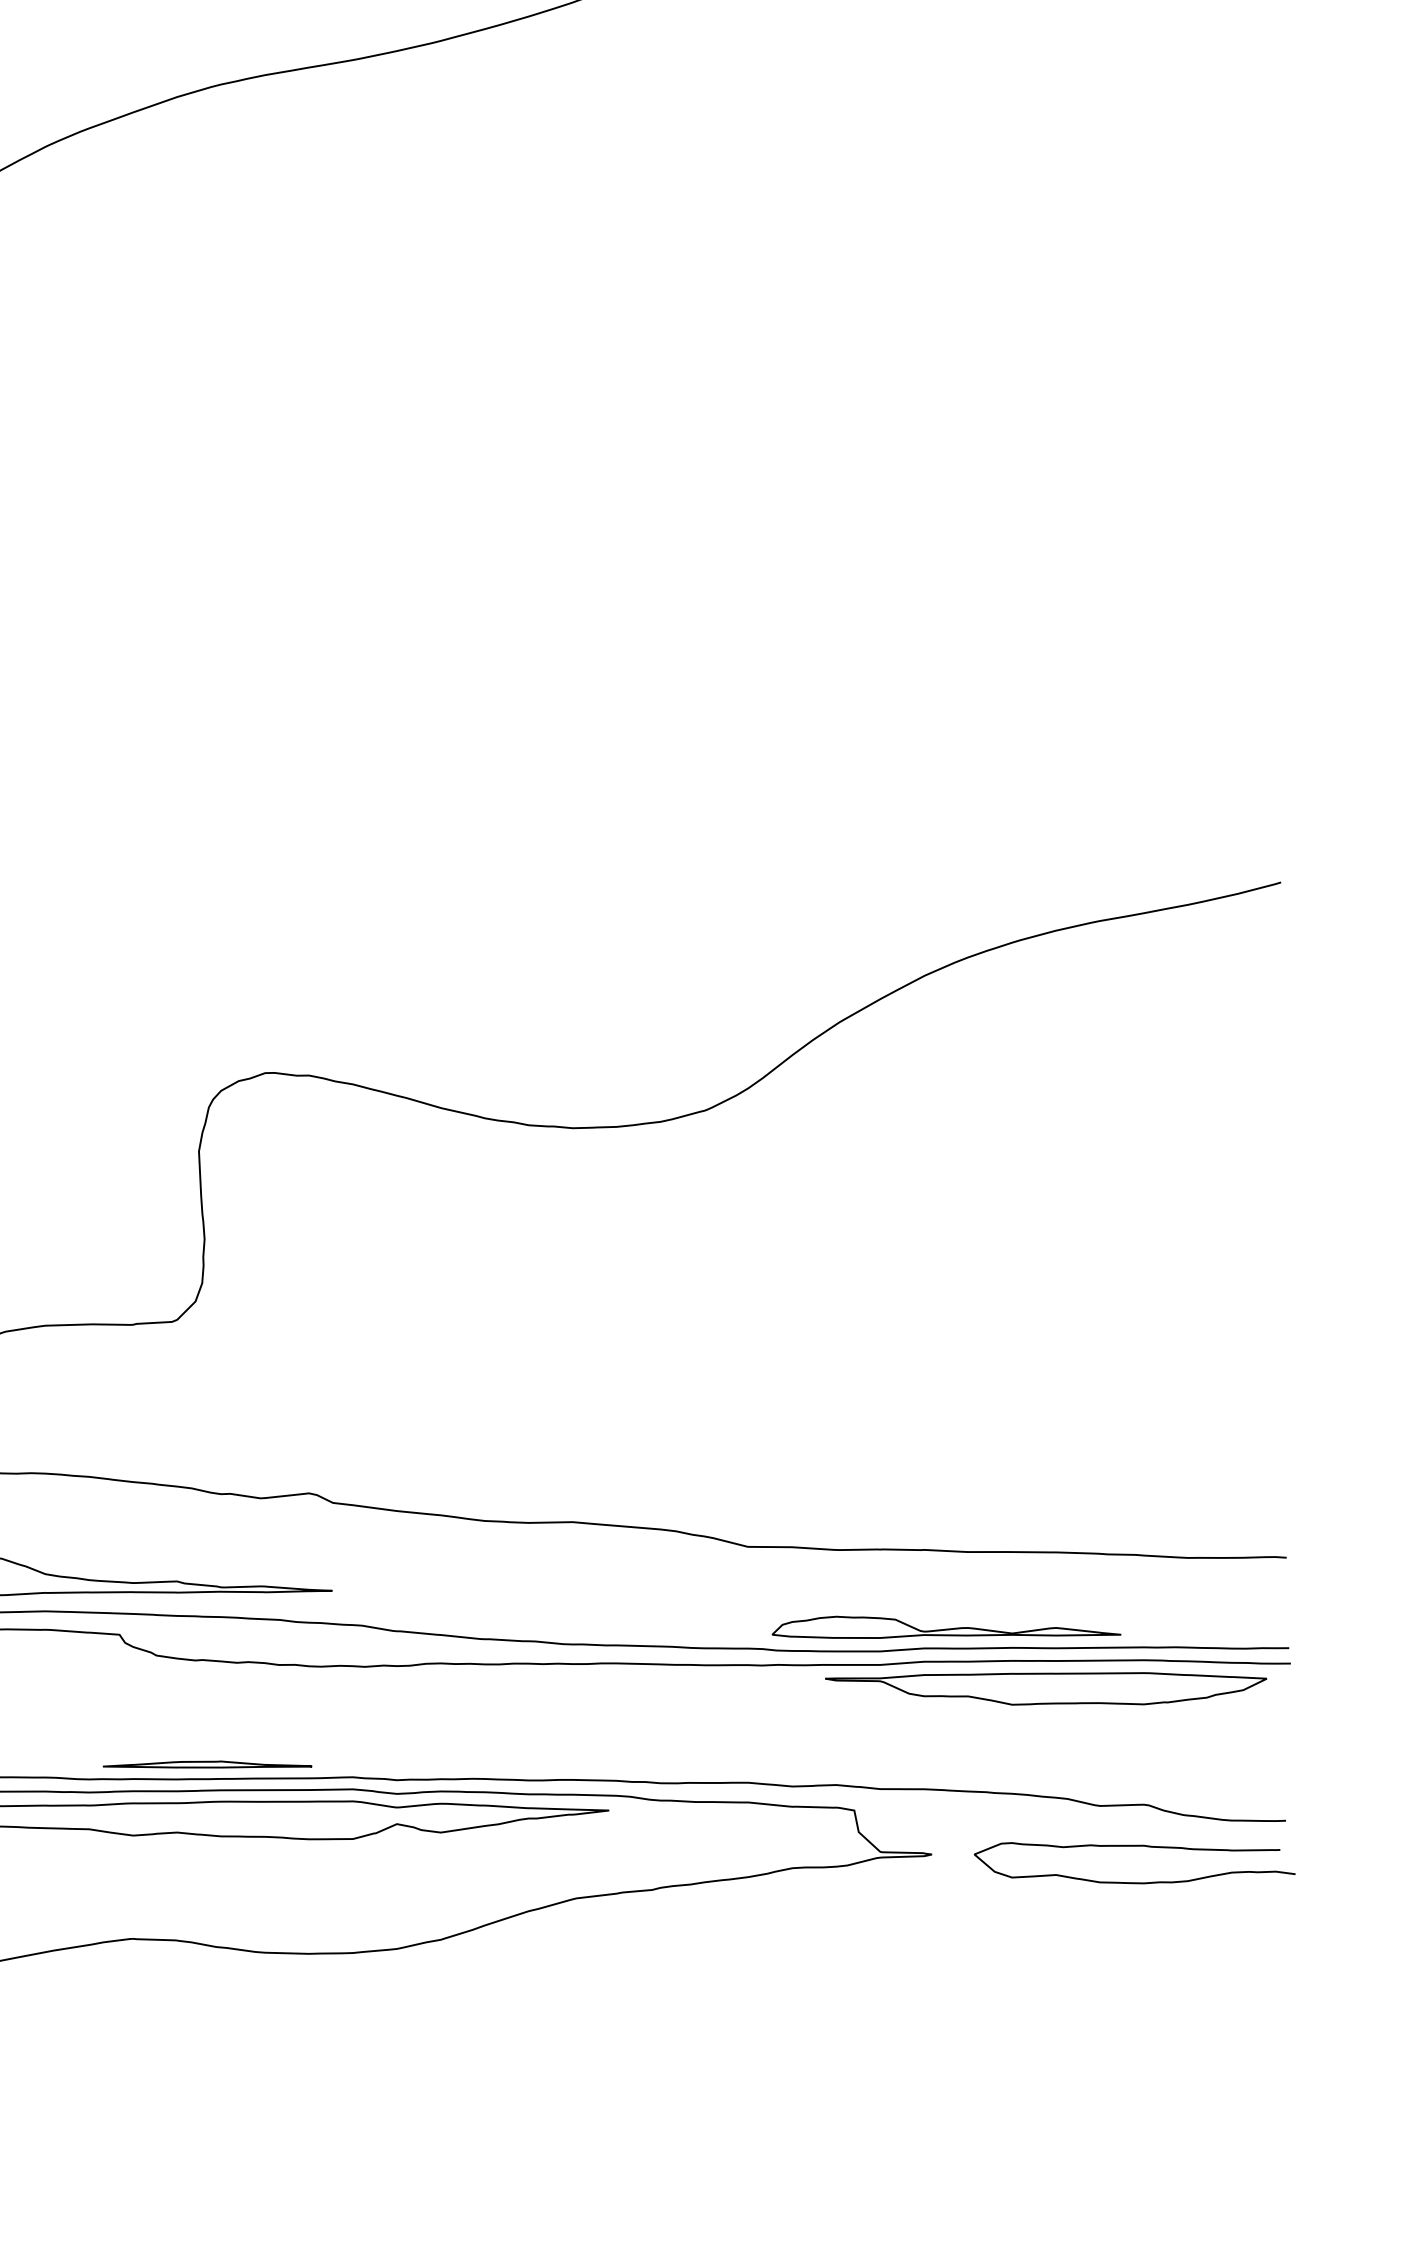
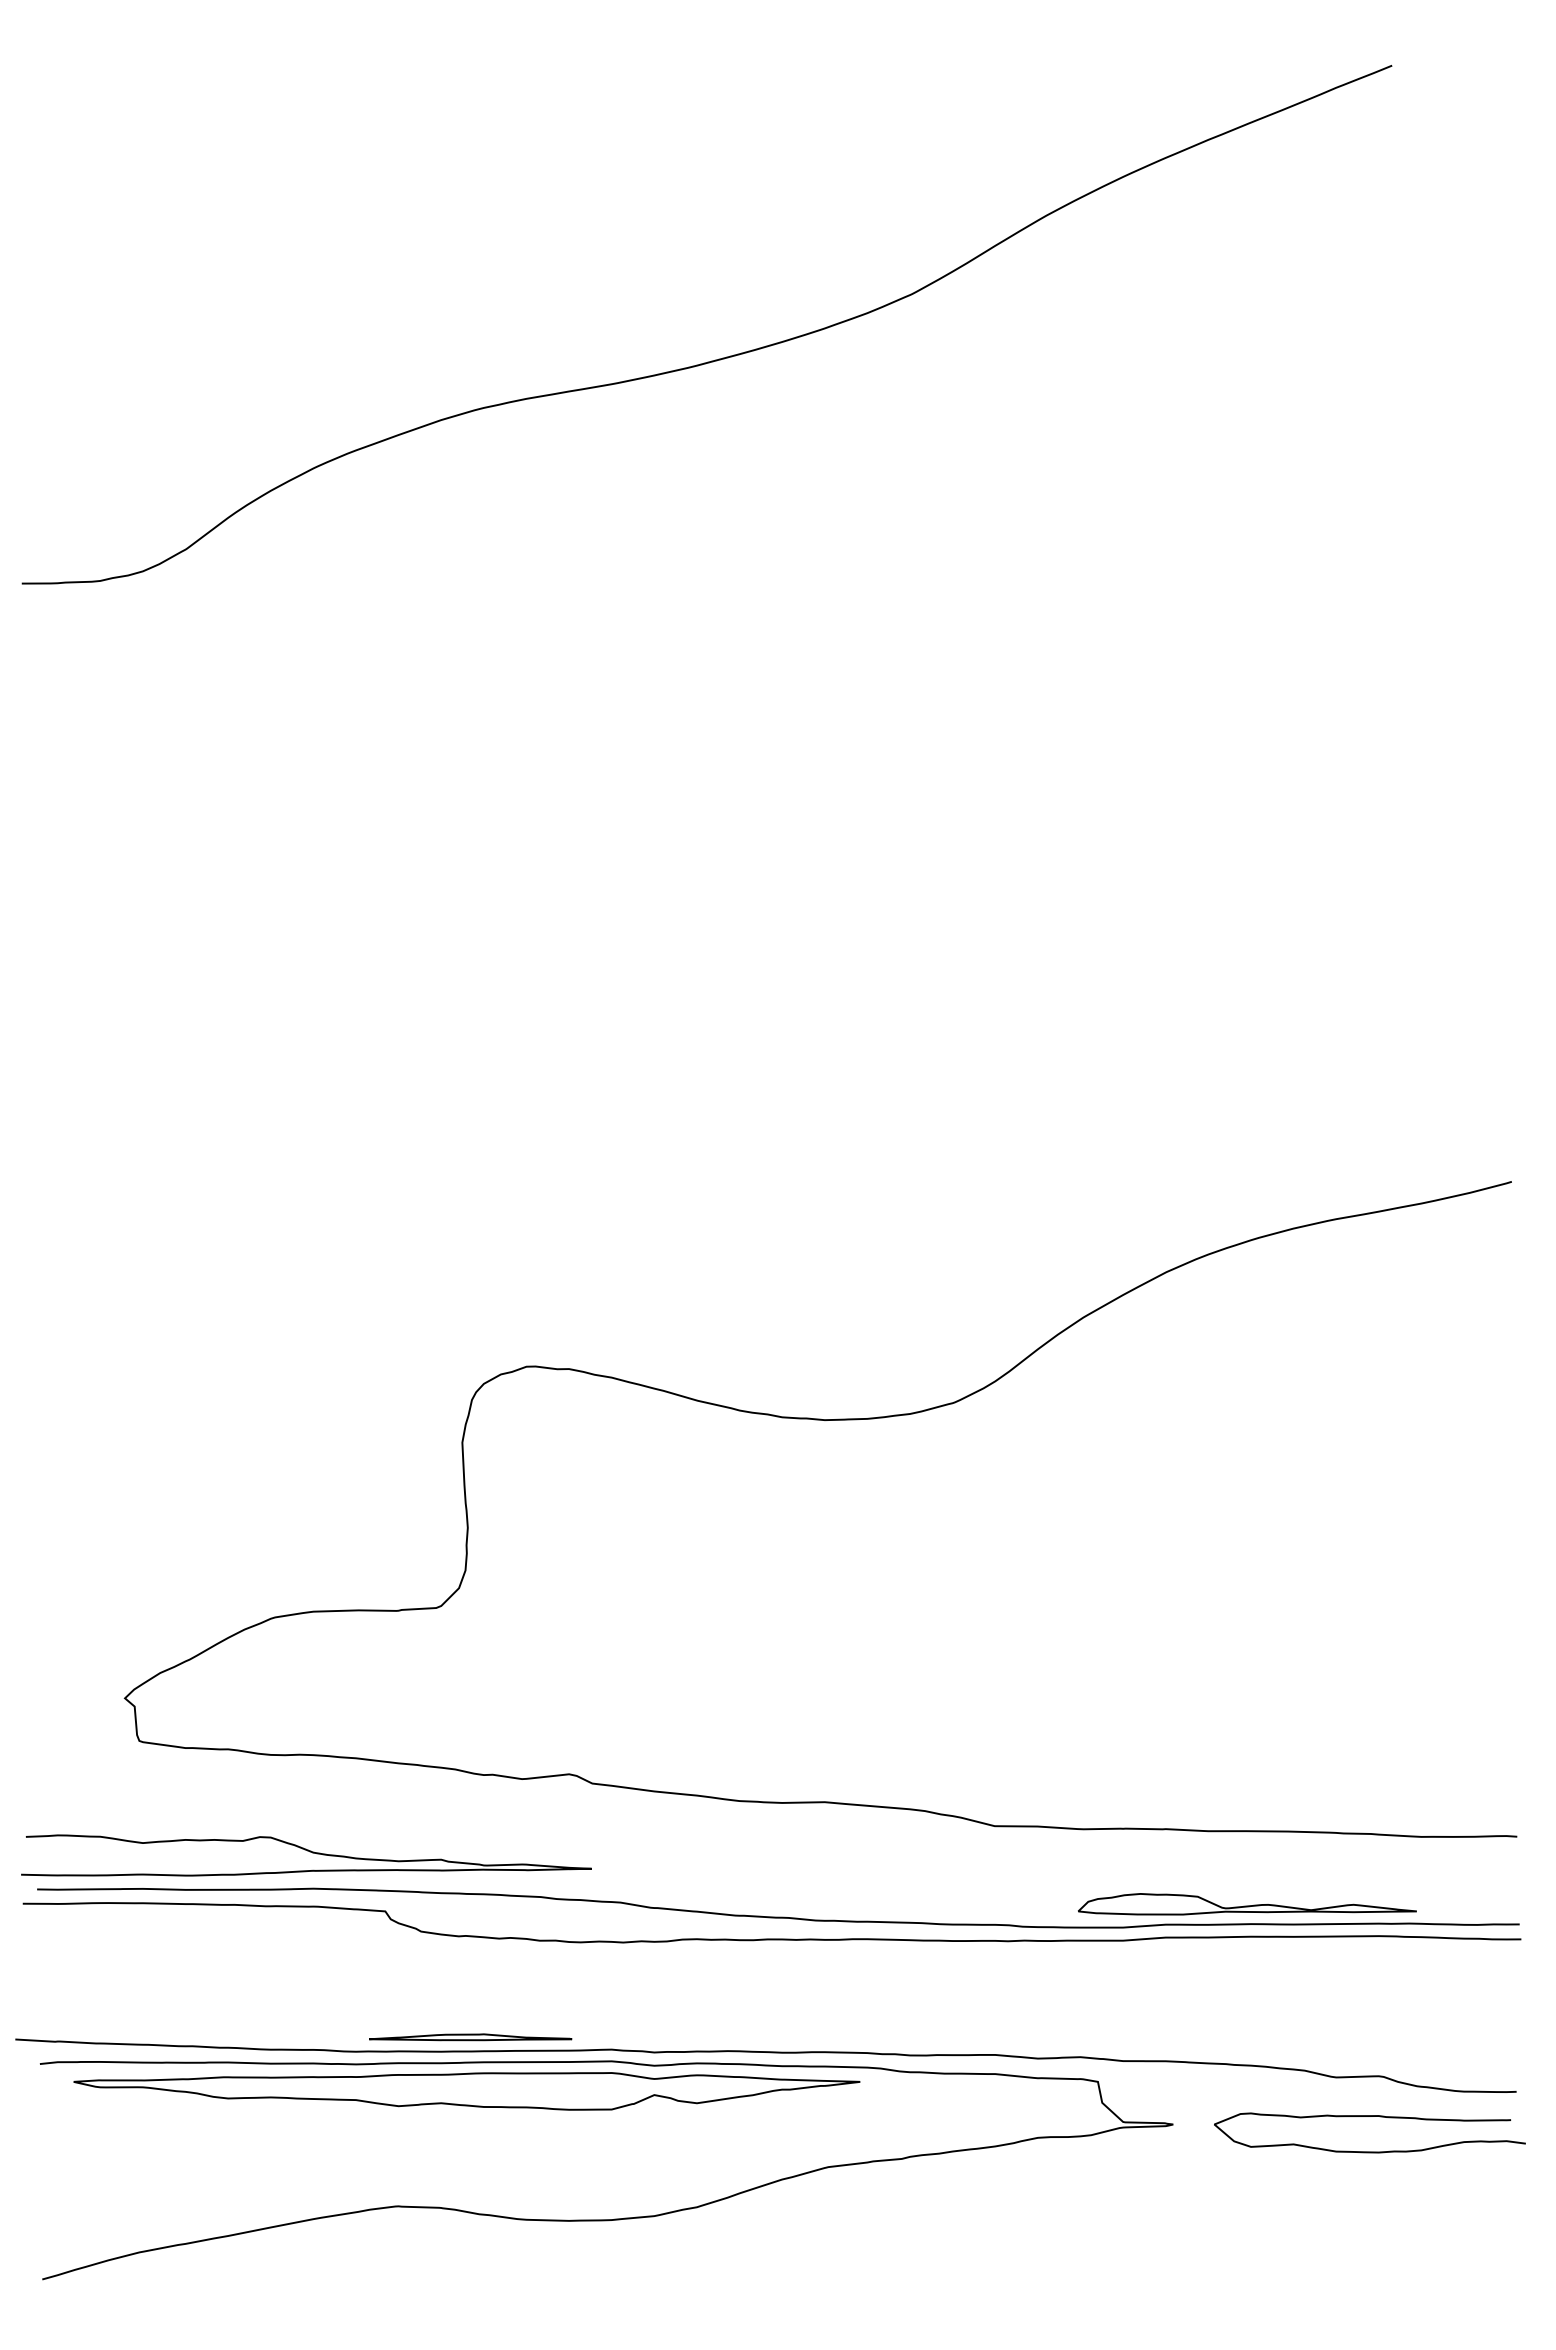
part: (946, 1627) -> (1247, 1904), moved
part: (1045, 1688) -> (1283, 1963), removed

